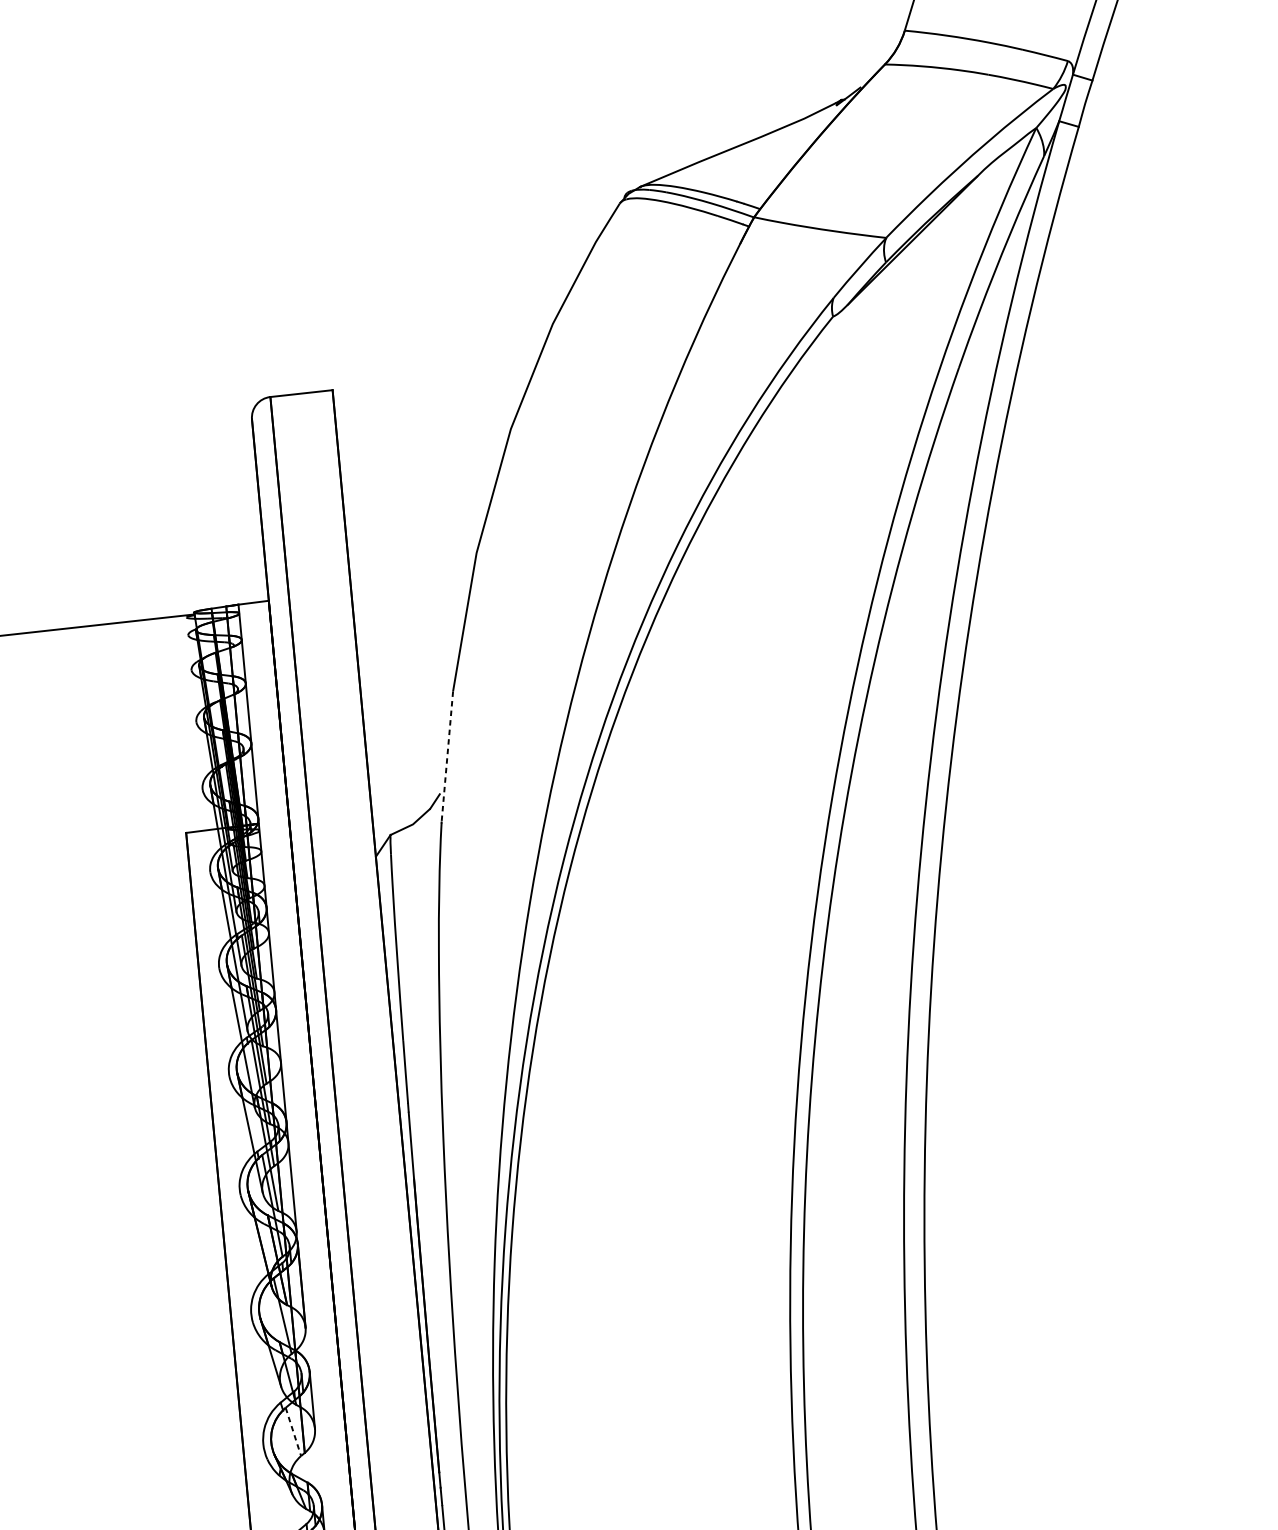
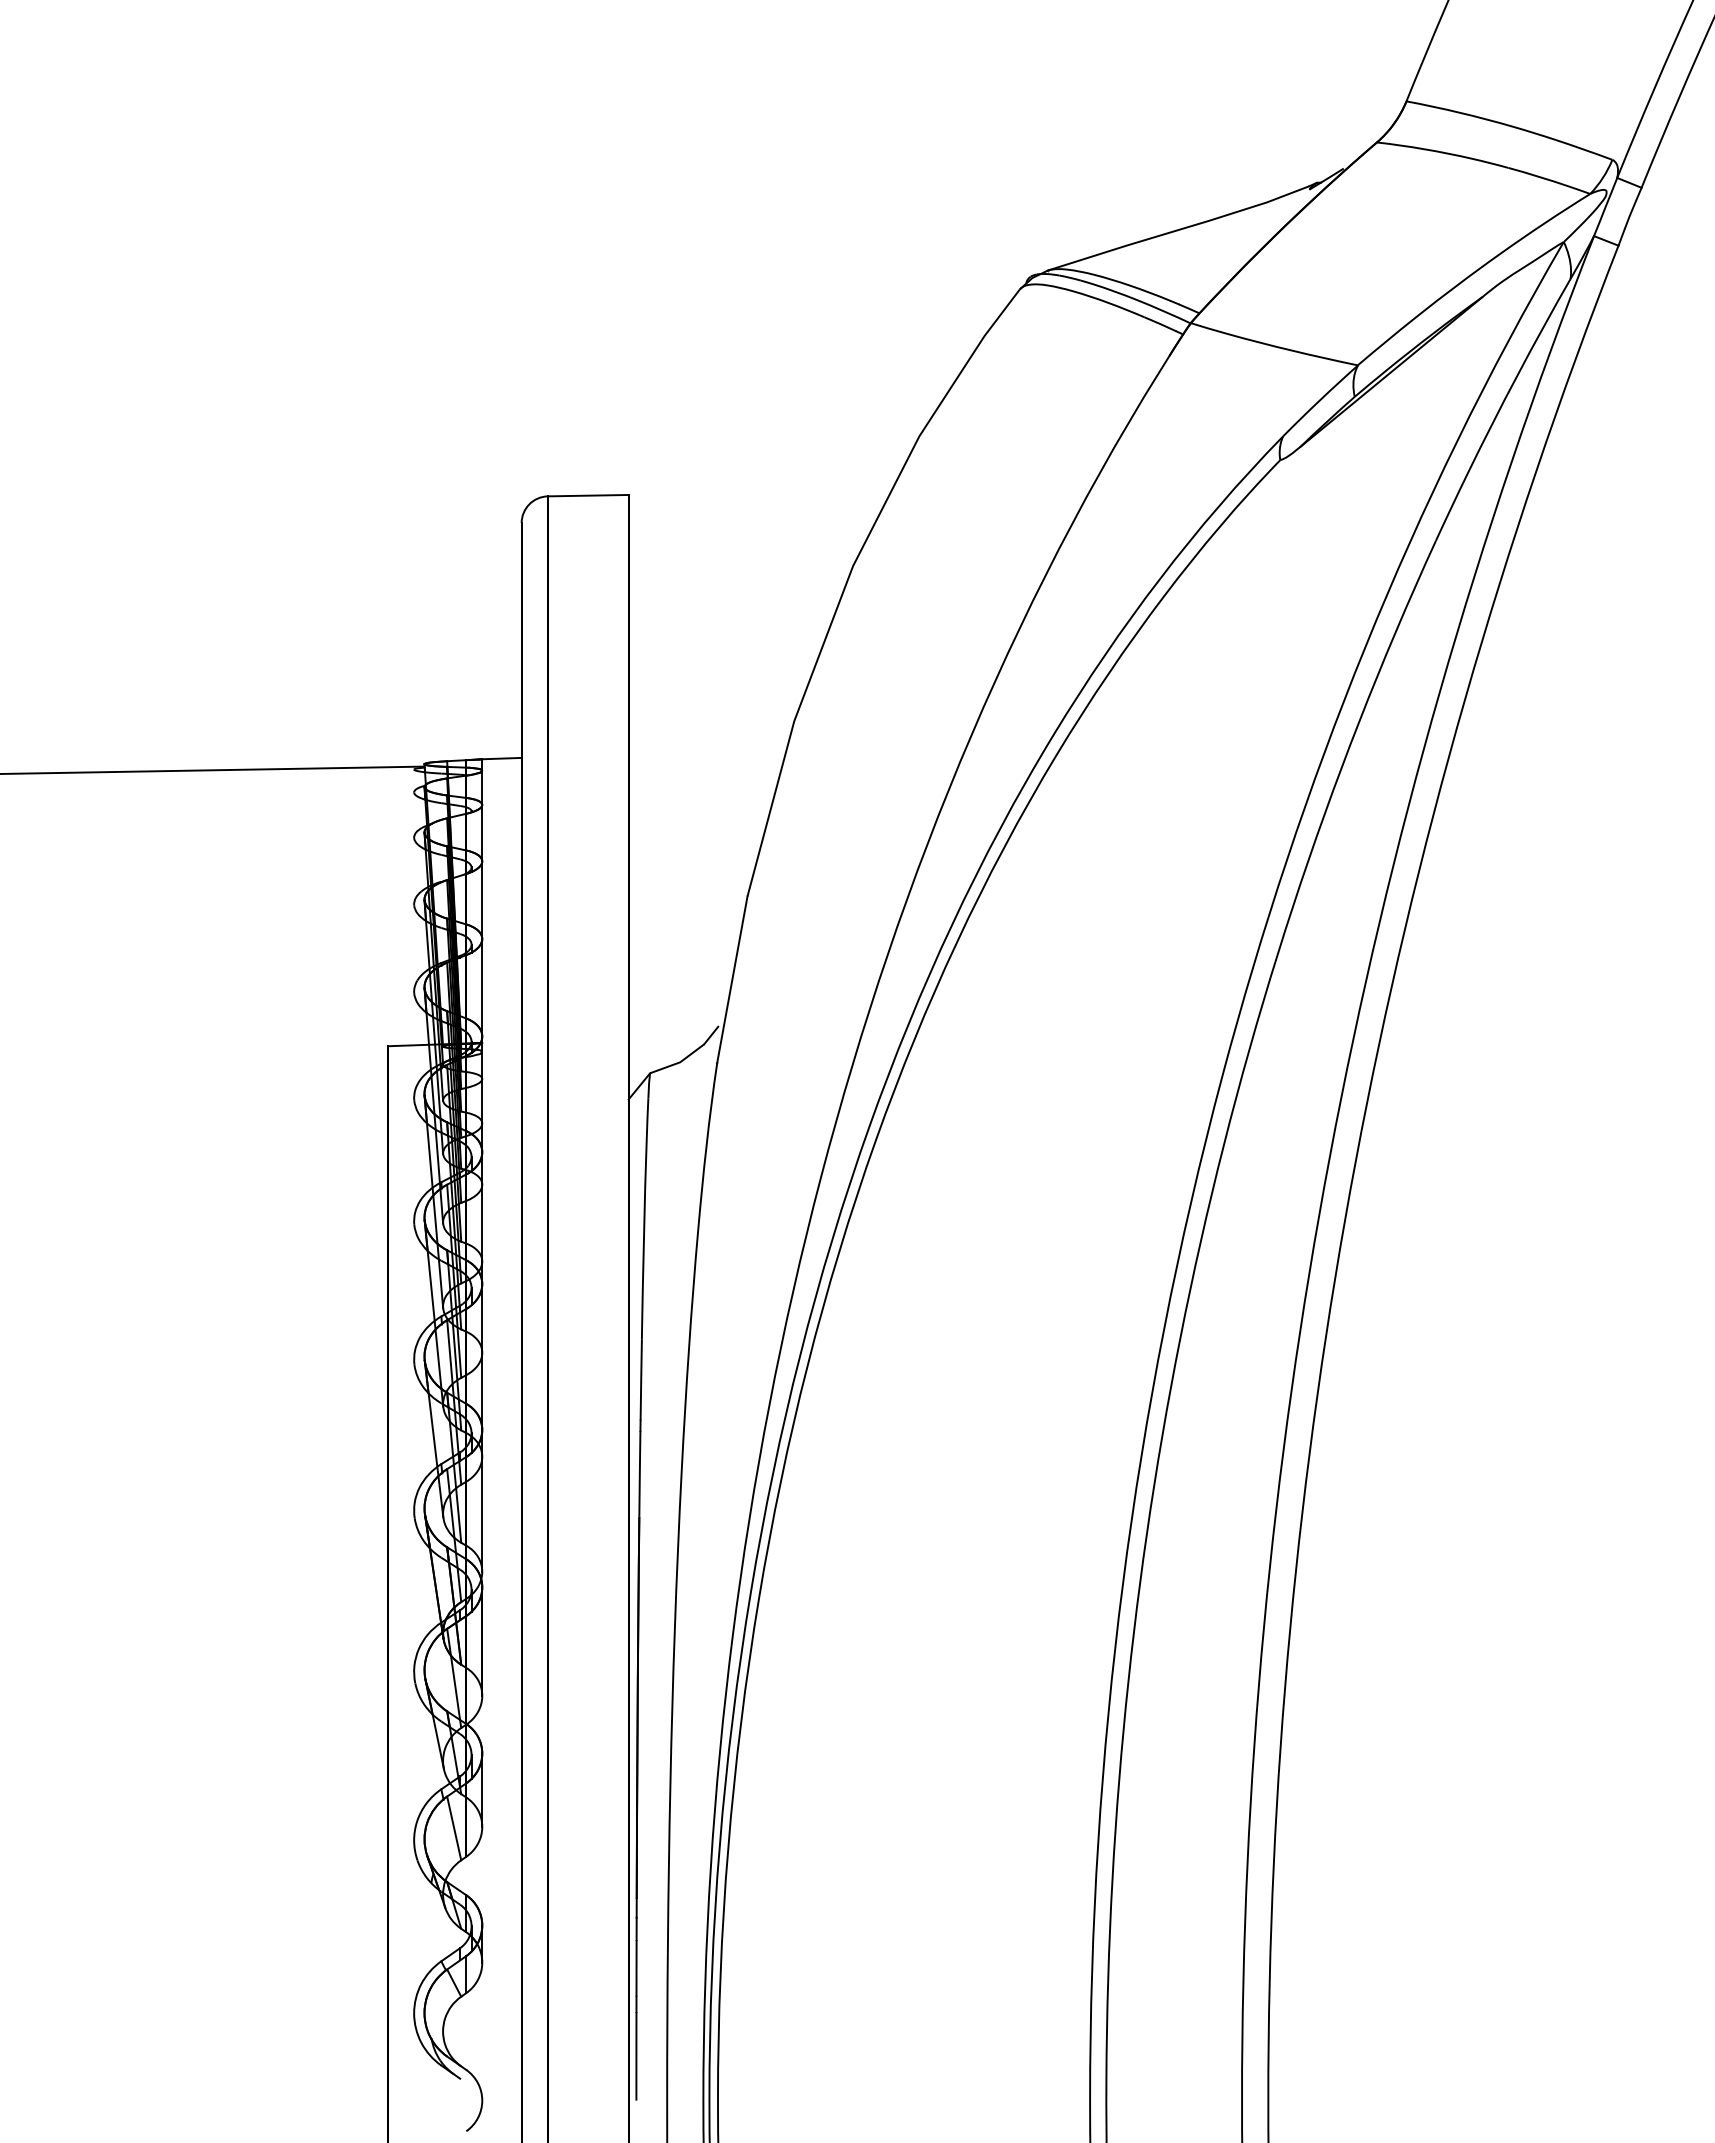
line: (447, 756) -> (732, 979), dashed -> solid
line: (293, 1431) -> (454, 1828), dashed -> solid

